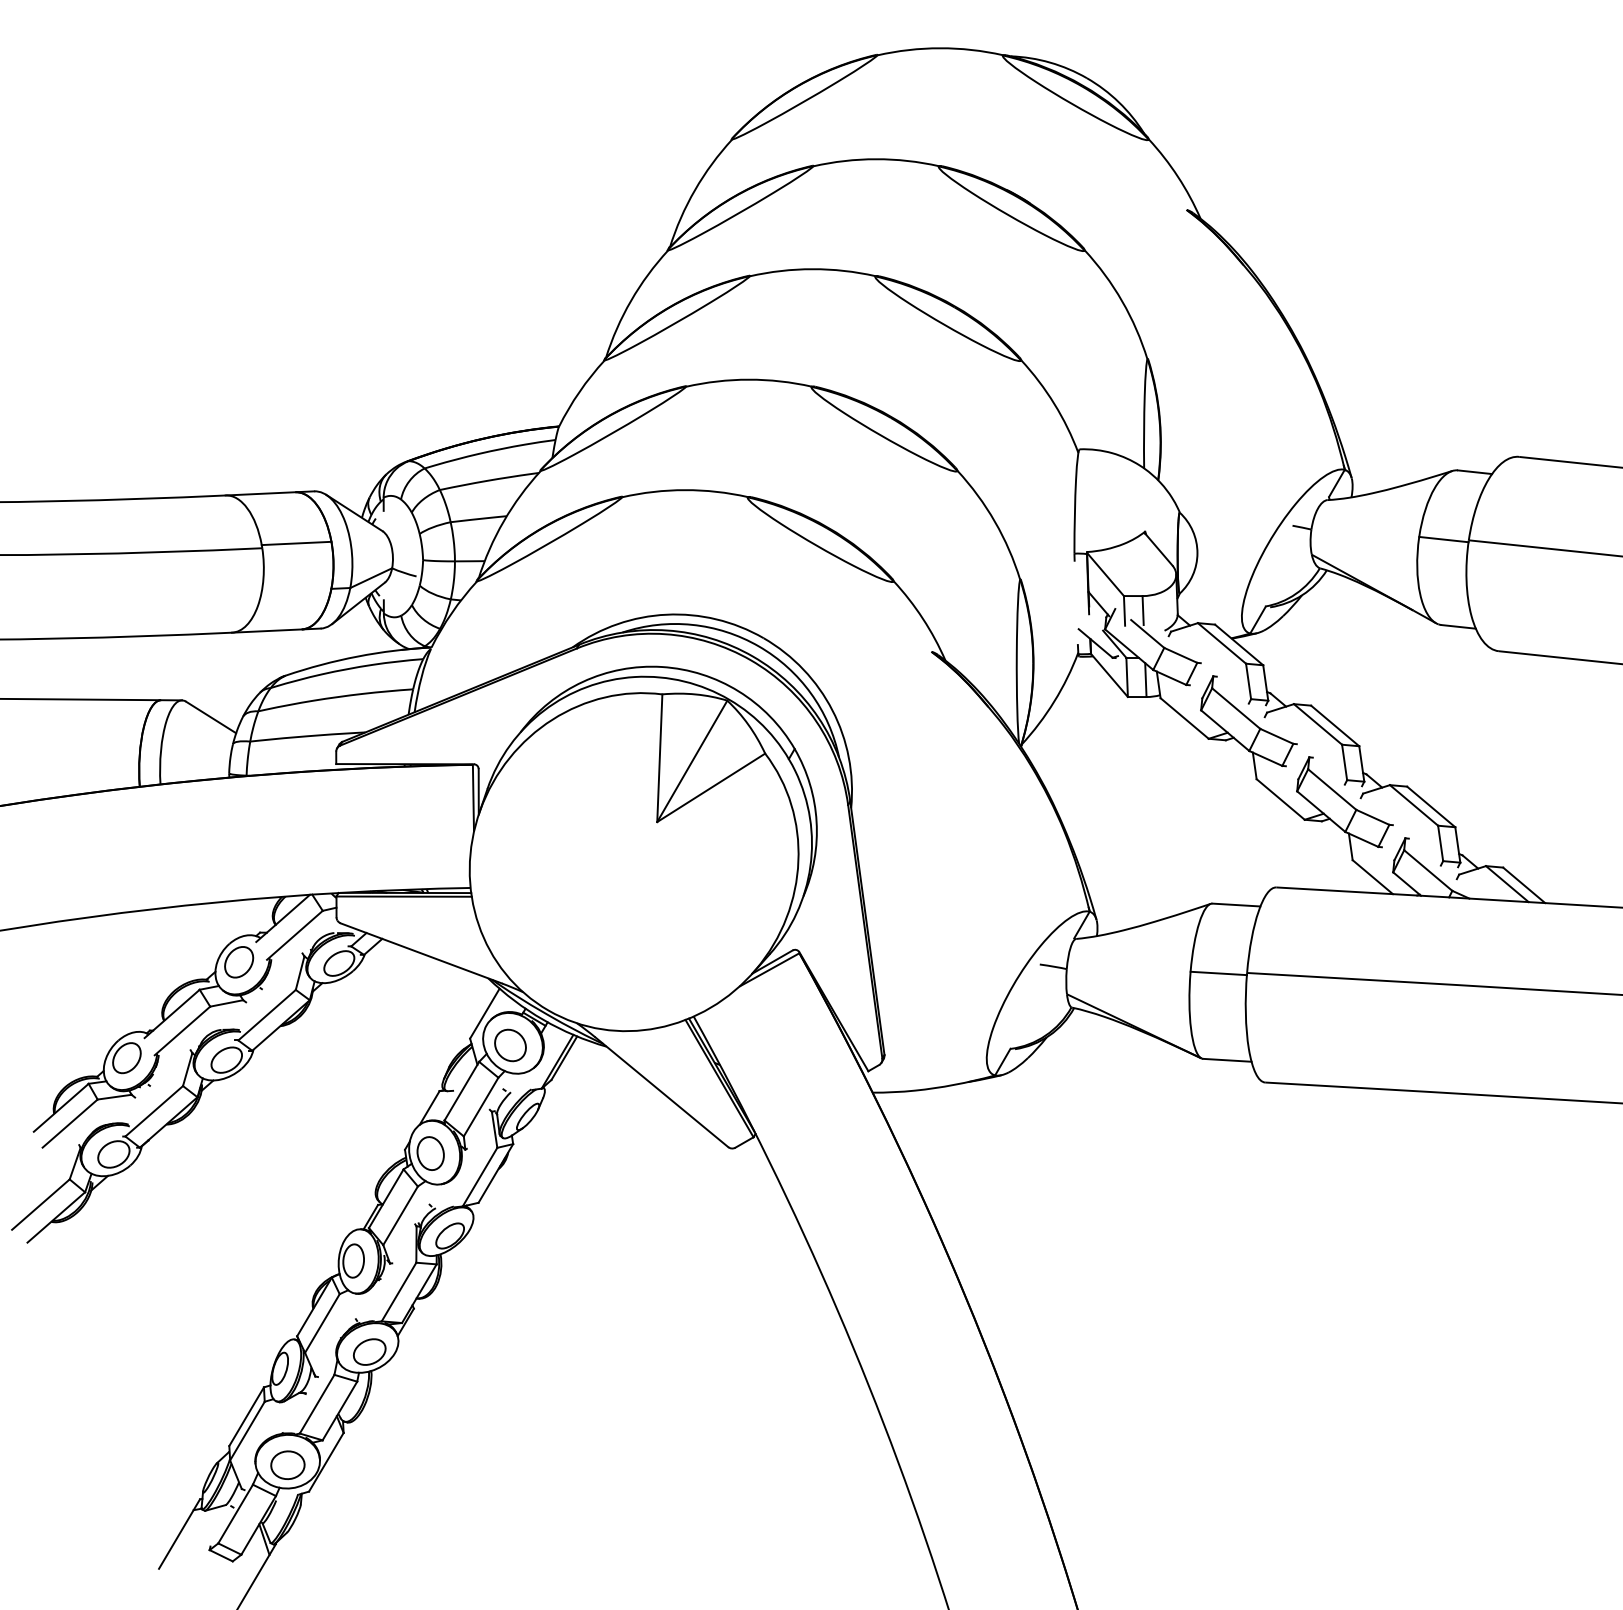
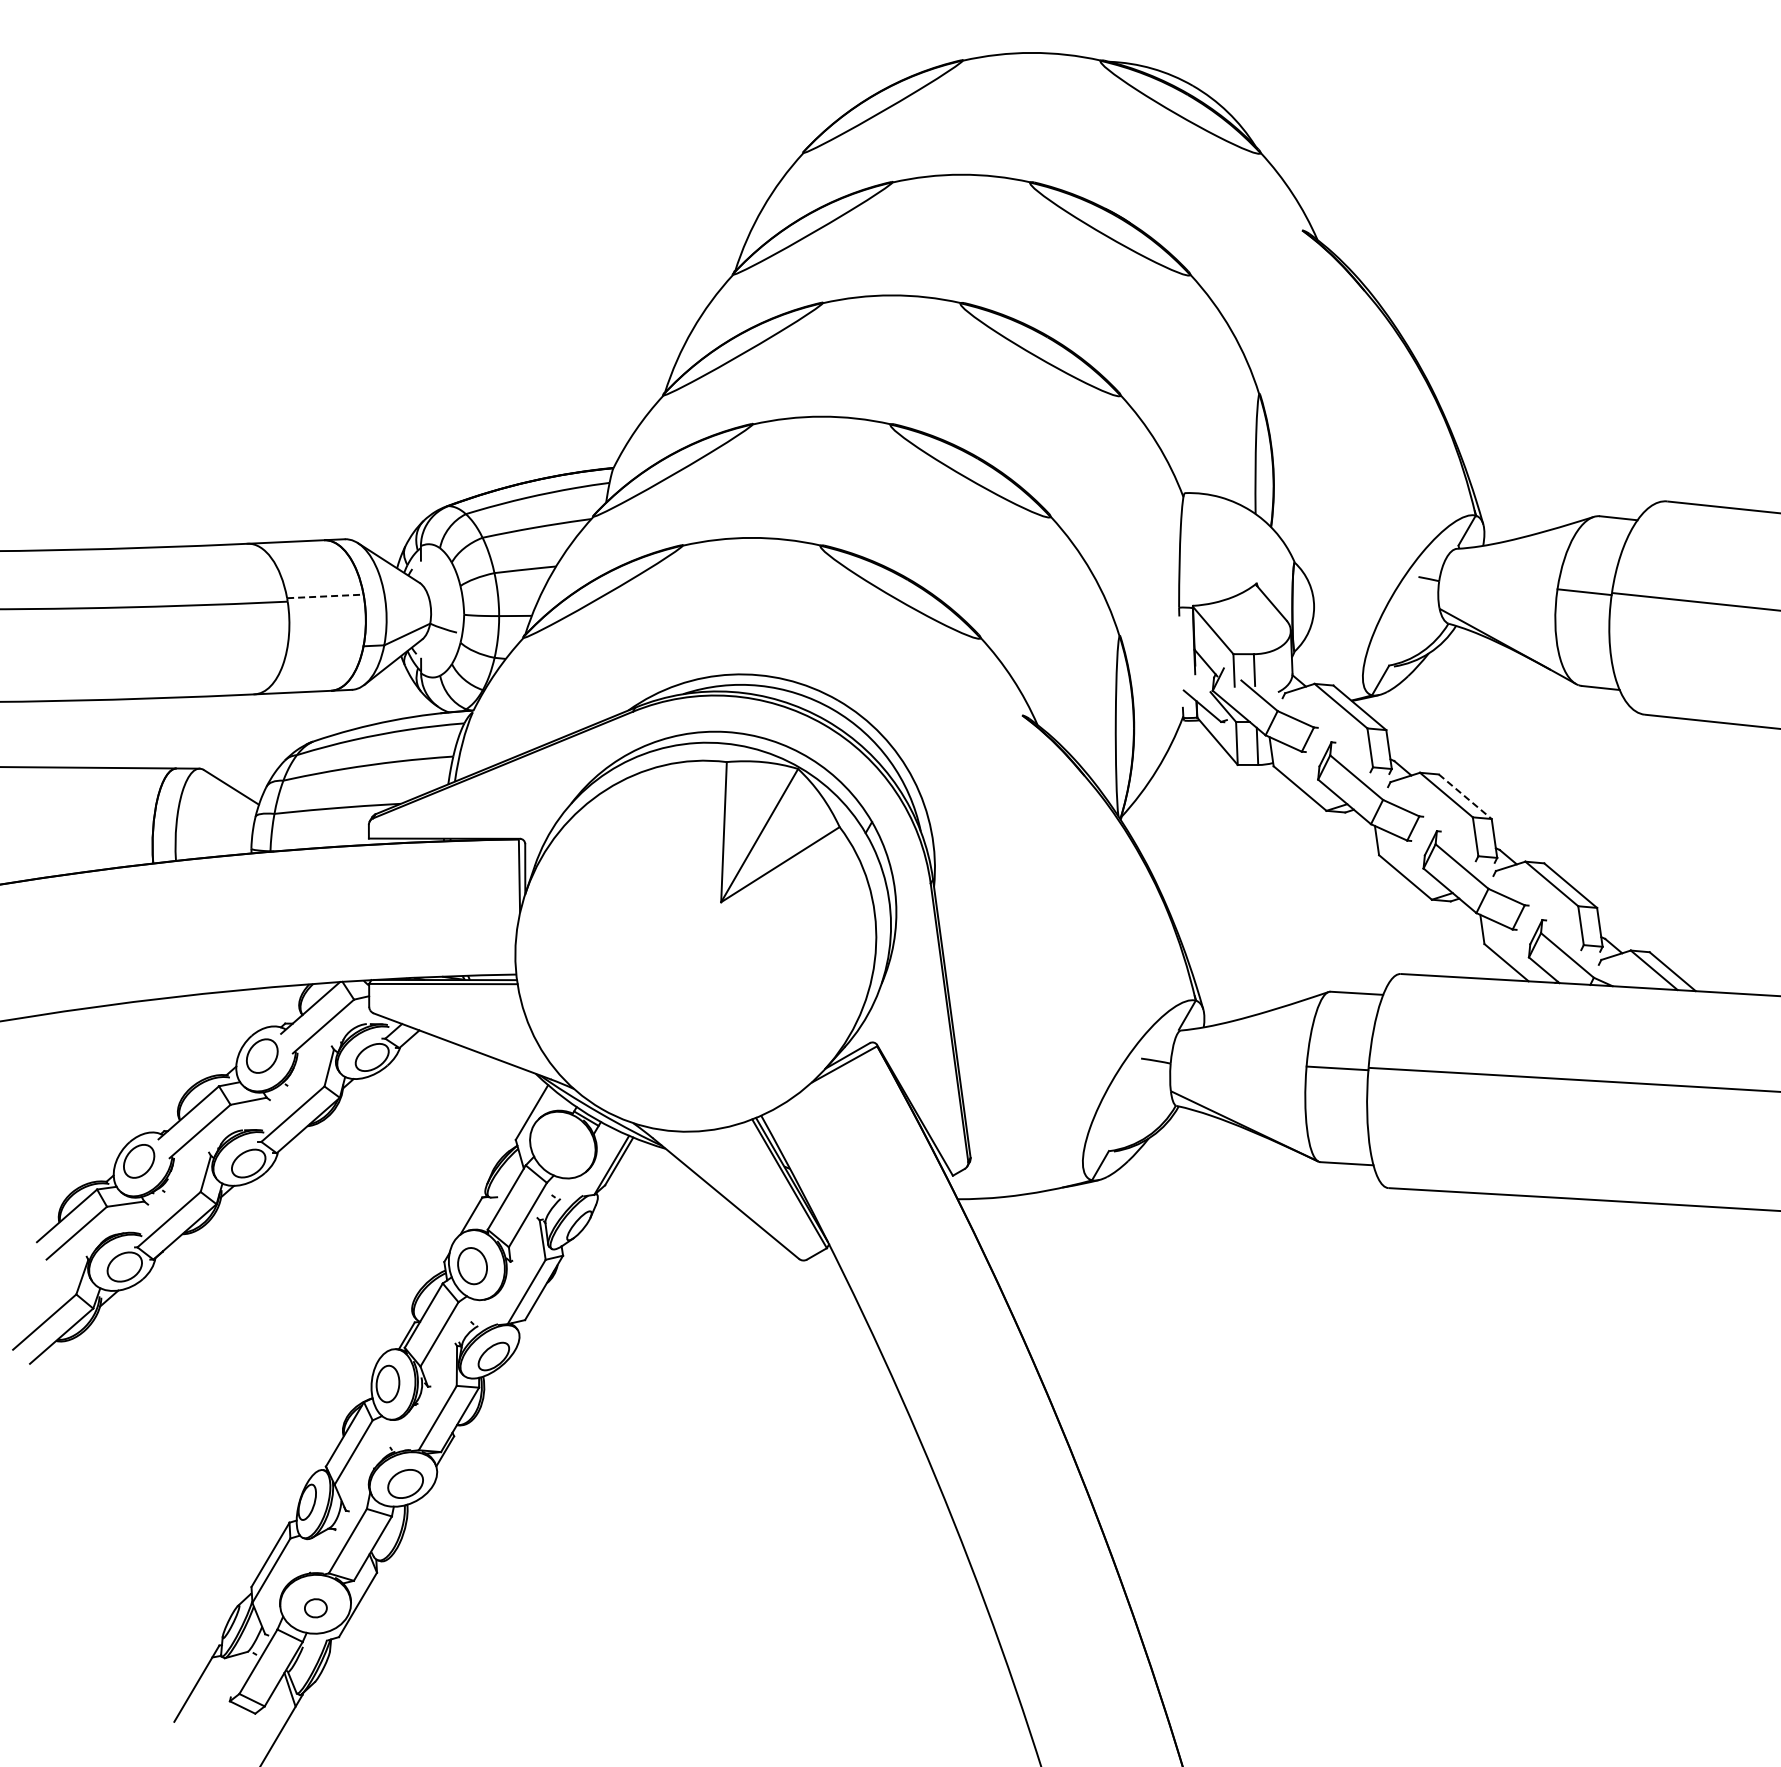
line: (296, 543) -> (325, 596), solid -> dashed
line: (1335, 725) -> (1465, 796), solid -> dashed
part: (509, 1045) -> (559, 1147), removed
part: (287, 1465) -> (315, 1608), size x0.6

